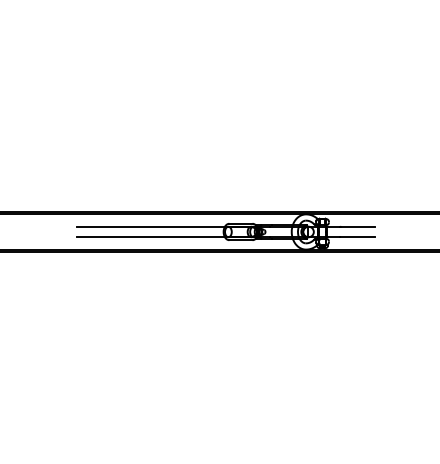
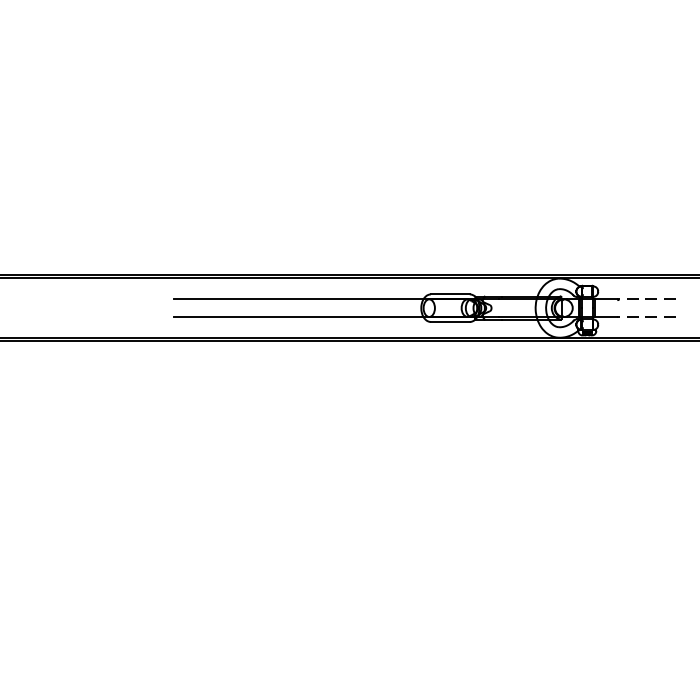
line: (357, 226) -> (646, 298), solid -> dashed
line: (357, 237) -> (646, 317), solid -> dashed

